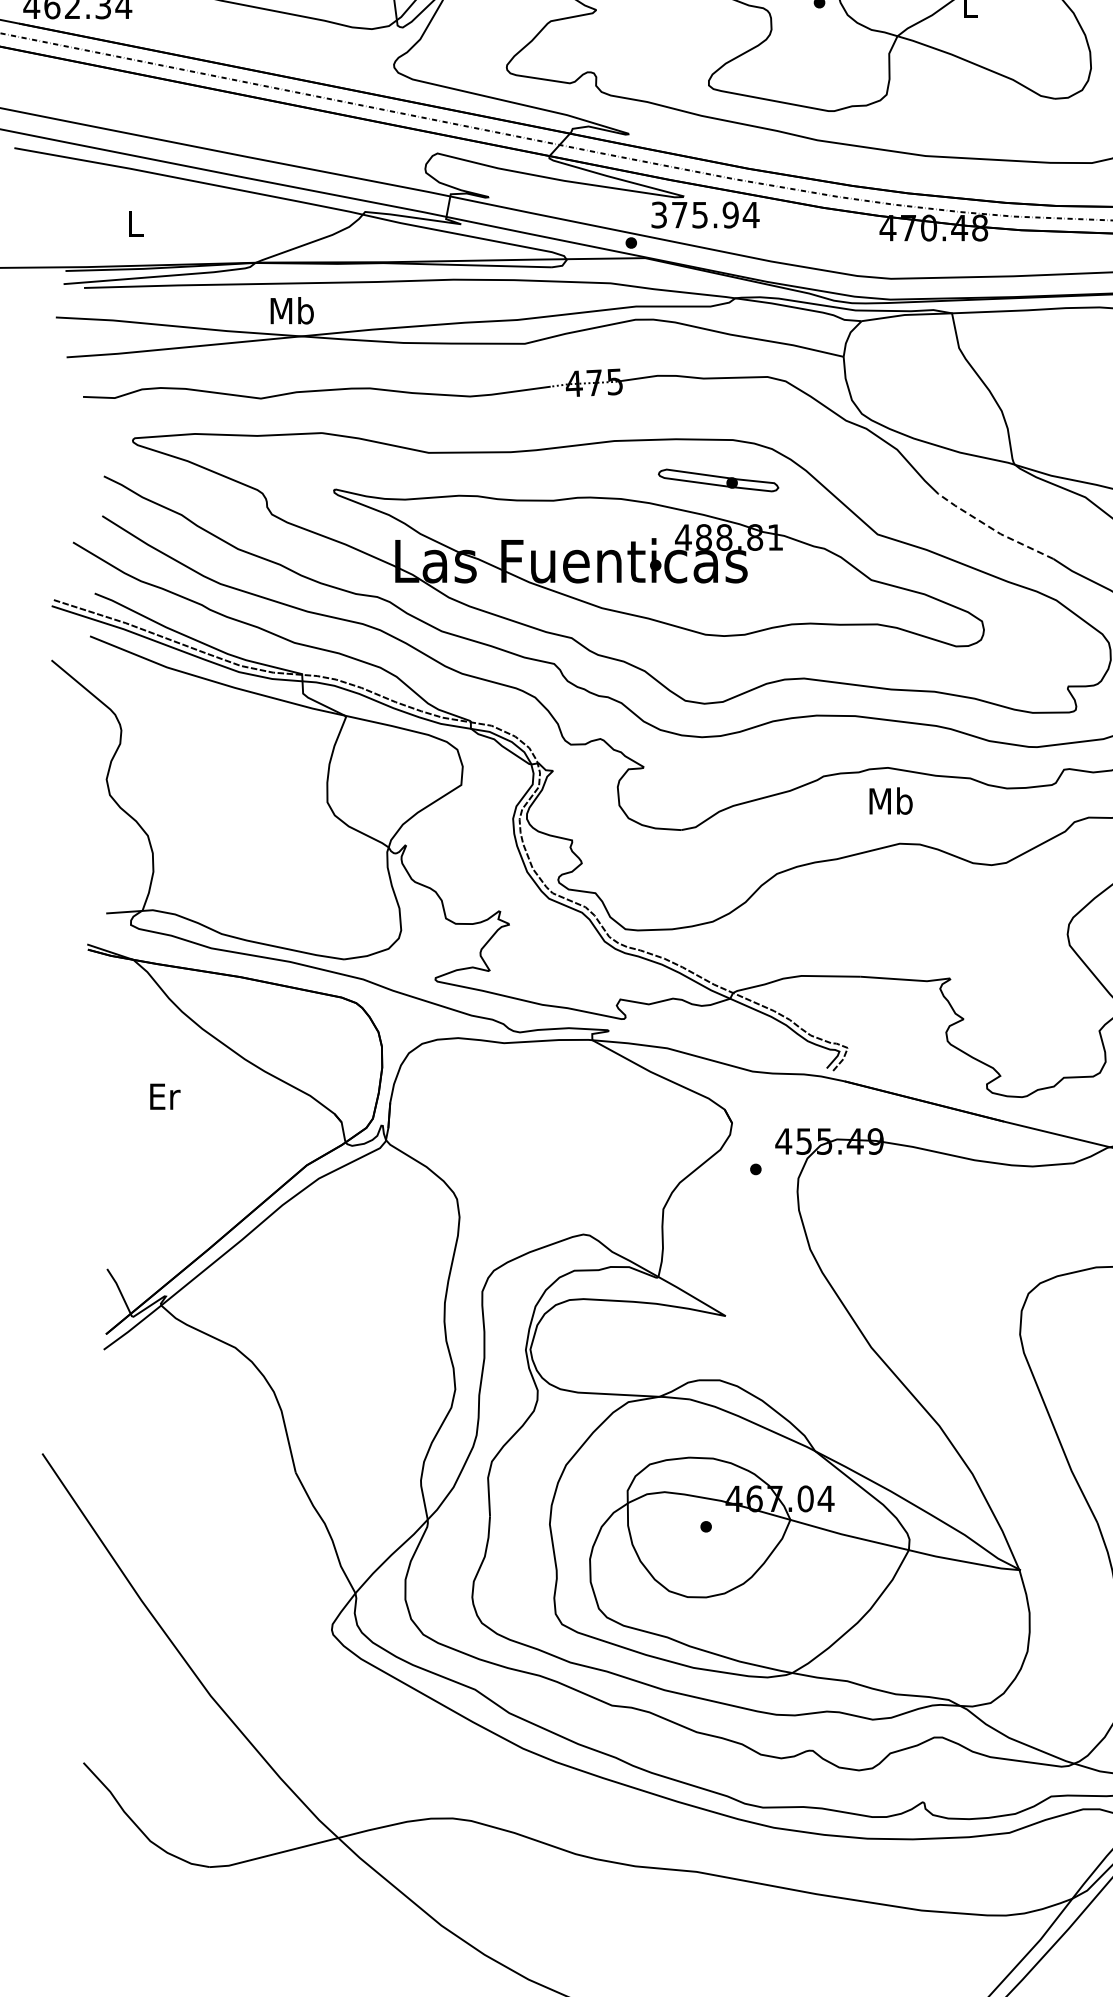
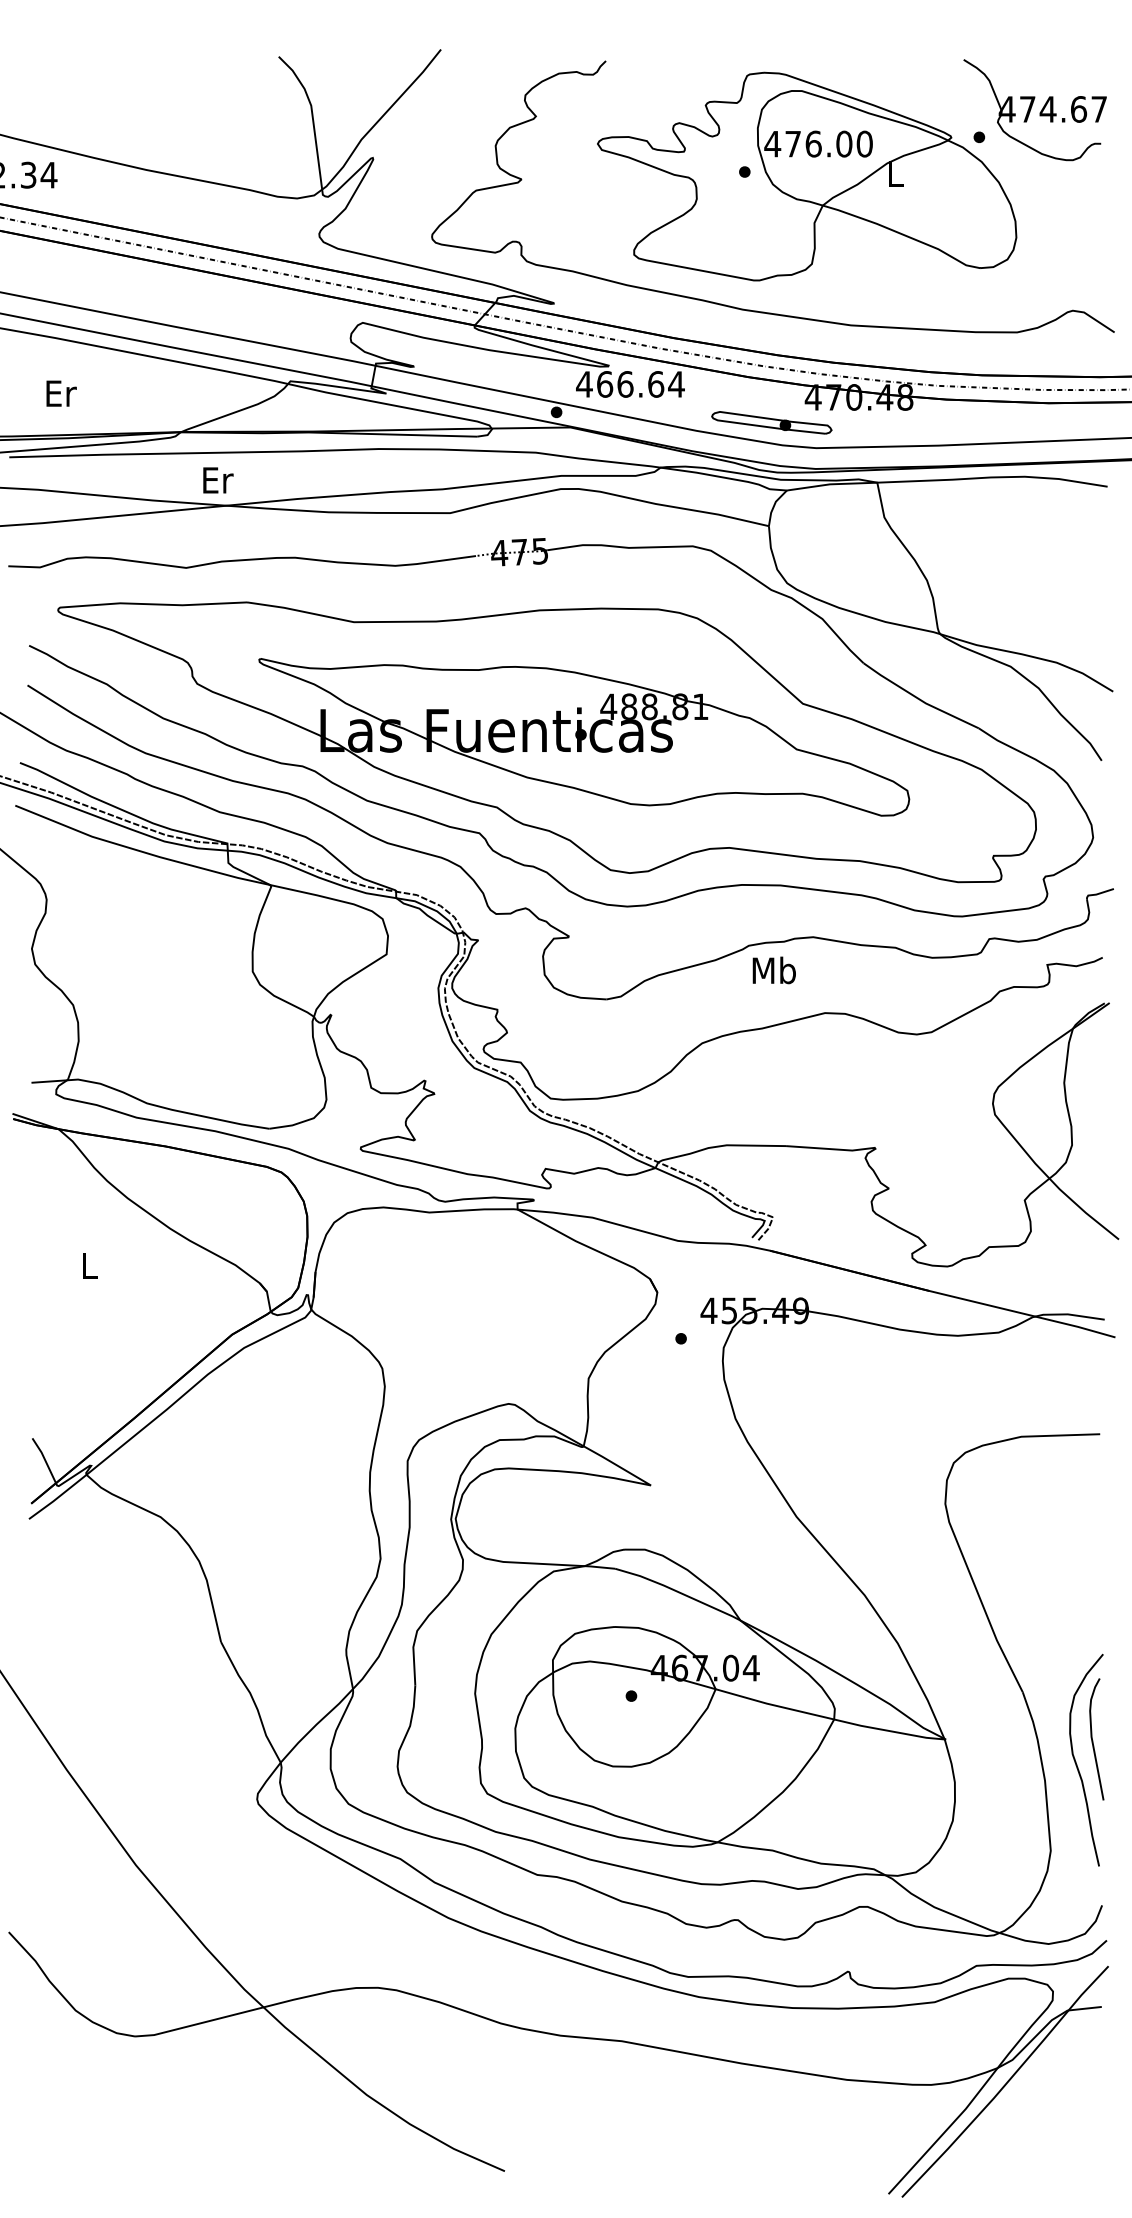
text: (695, 215) -> (620, 384), 375.94 -> 466.64
text: (136, 224) -> (61, 393), L -> Er
text: (292, 310) -> (217, 479), Mb -> Er
part: (718, 480) -> (771, 422), moved
line: (994, 530) -> (919, 699), dashed -> solid
text: (890, 801) -> (773, 970), moved
text: (165, 1097) -> (90, 1266), Er -> L

